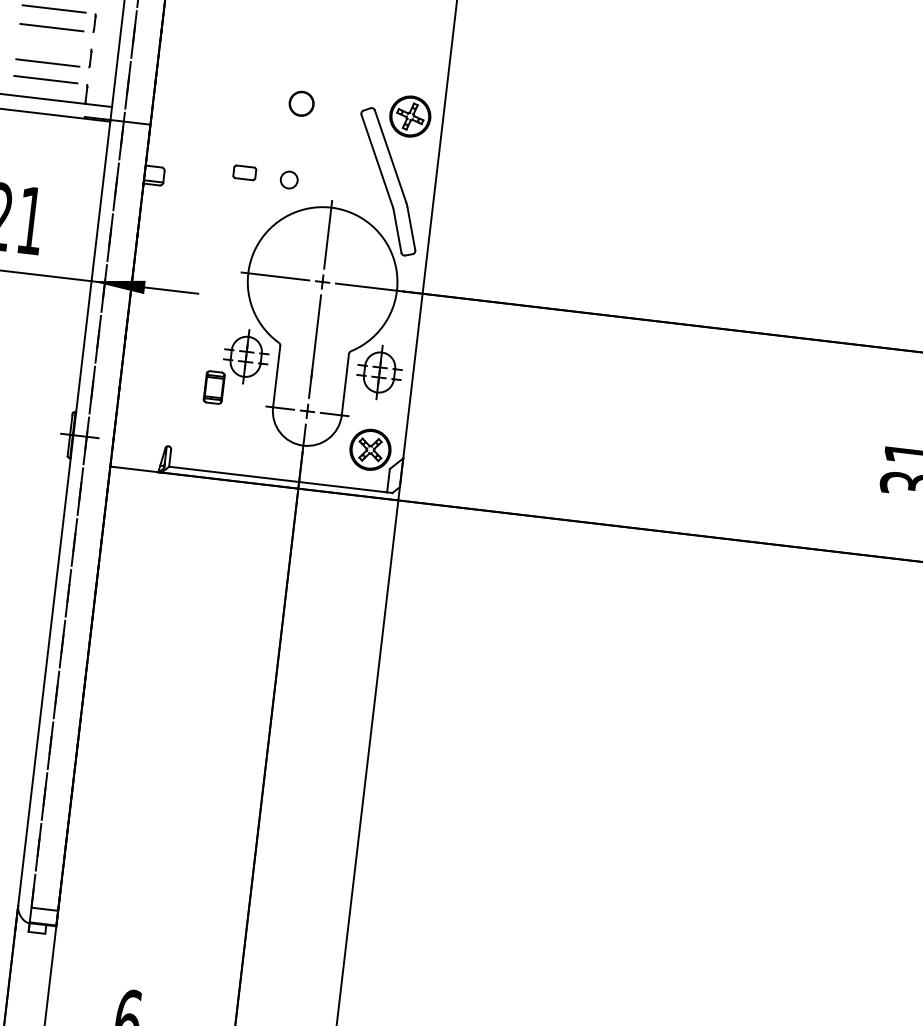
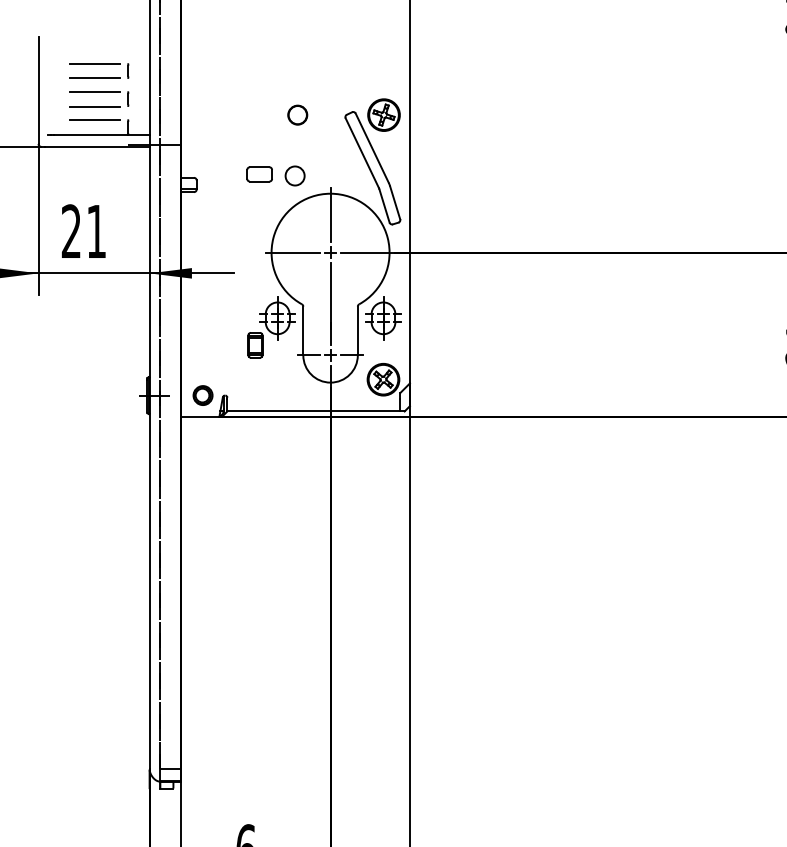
line: (50, 44) -> (95, 91), added
part: (244, 172) -> (259, 174), size x1.43
circle: (288, 179) -> (294, 175), size x1.43
part: (140, 442) -> (202, 395), added

